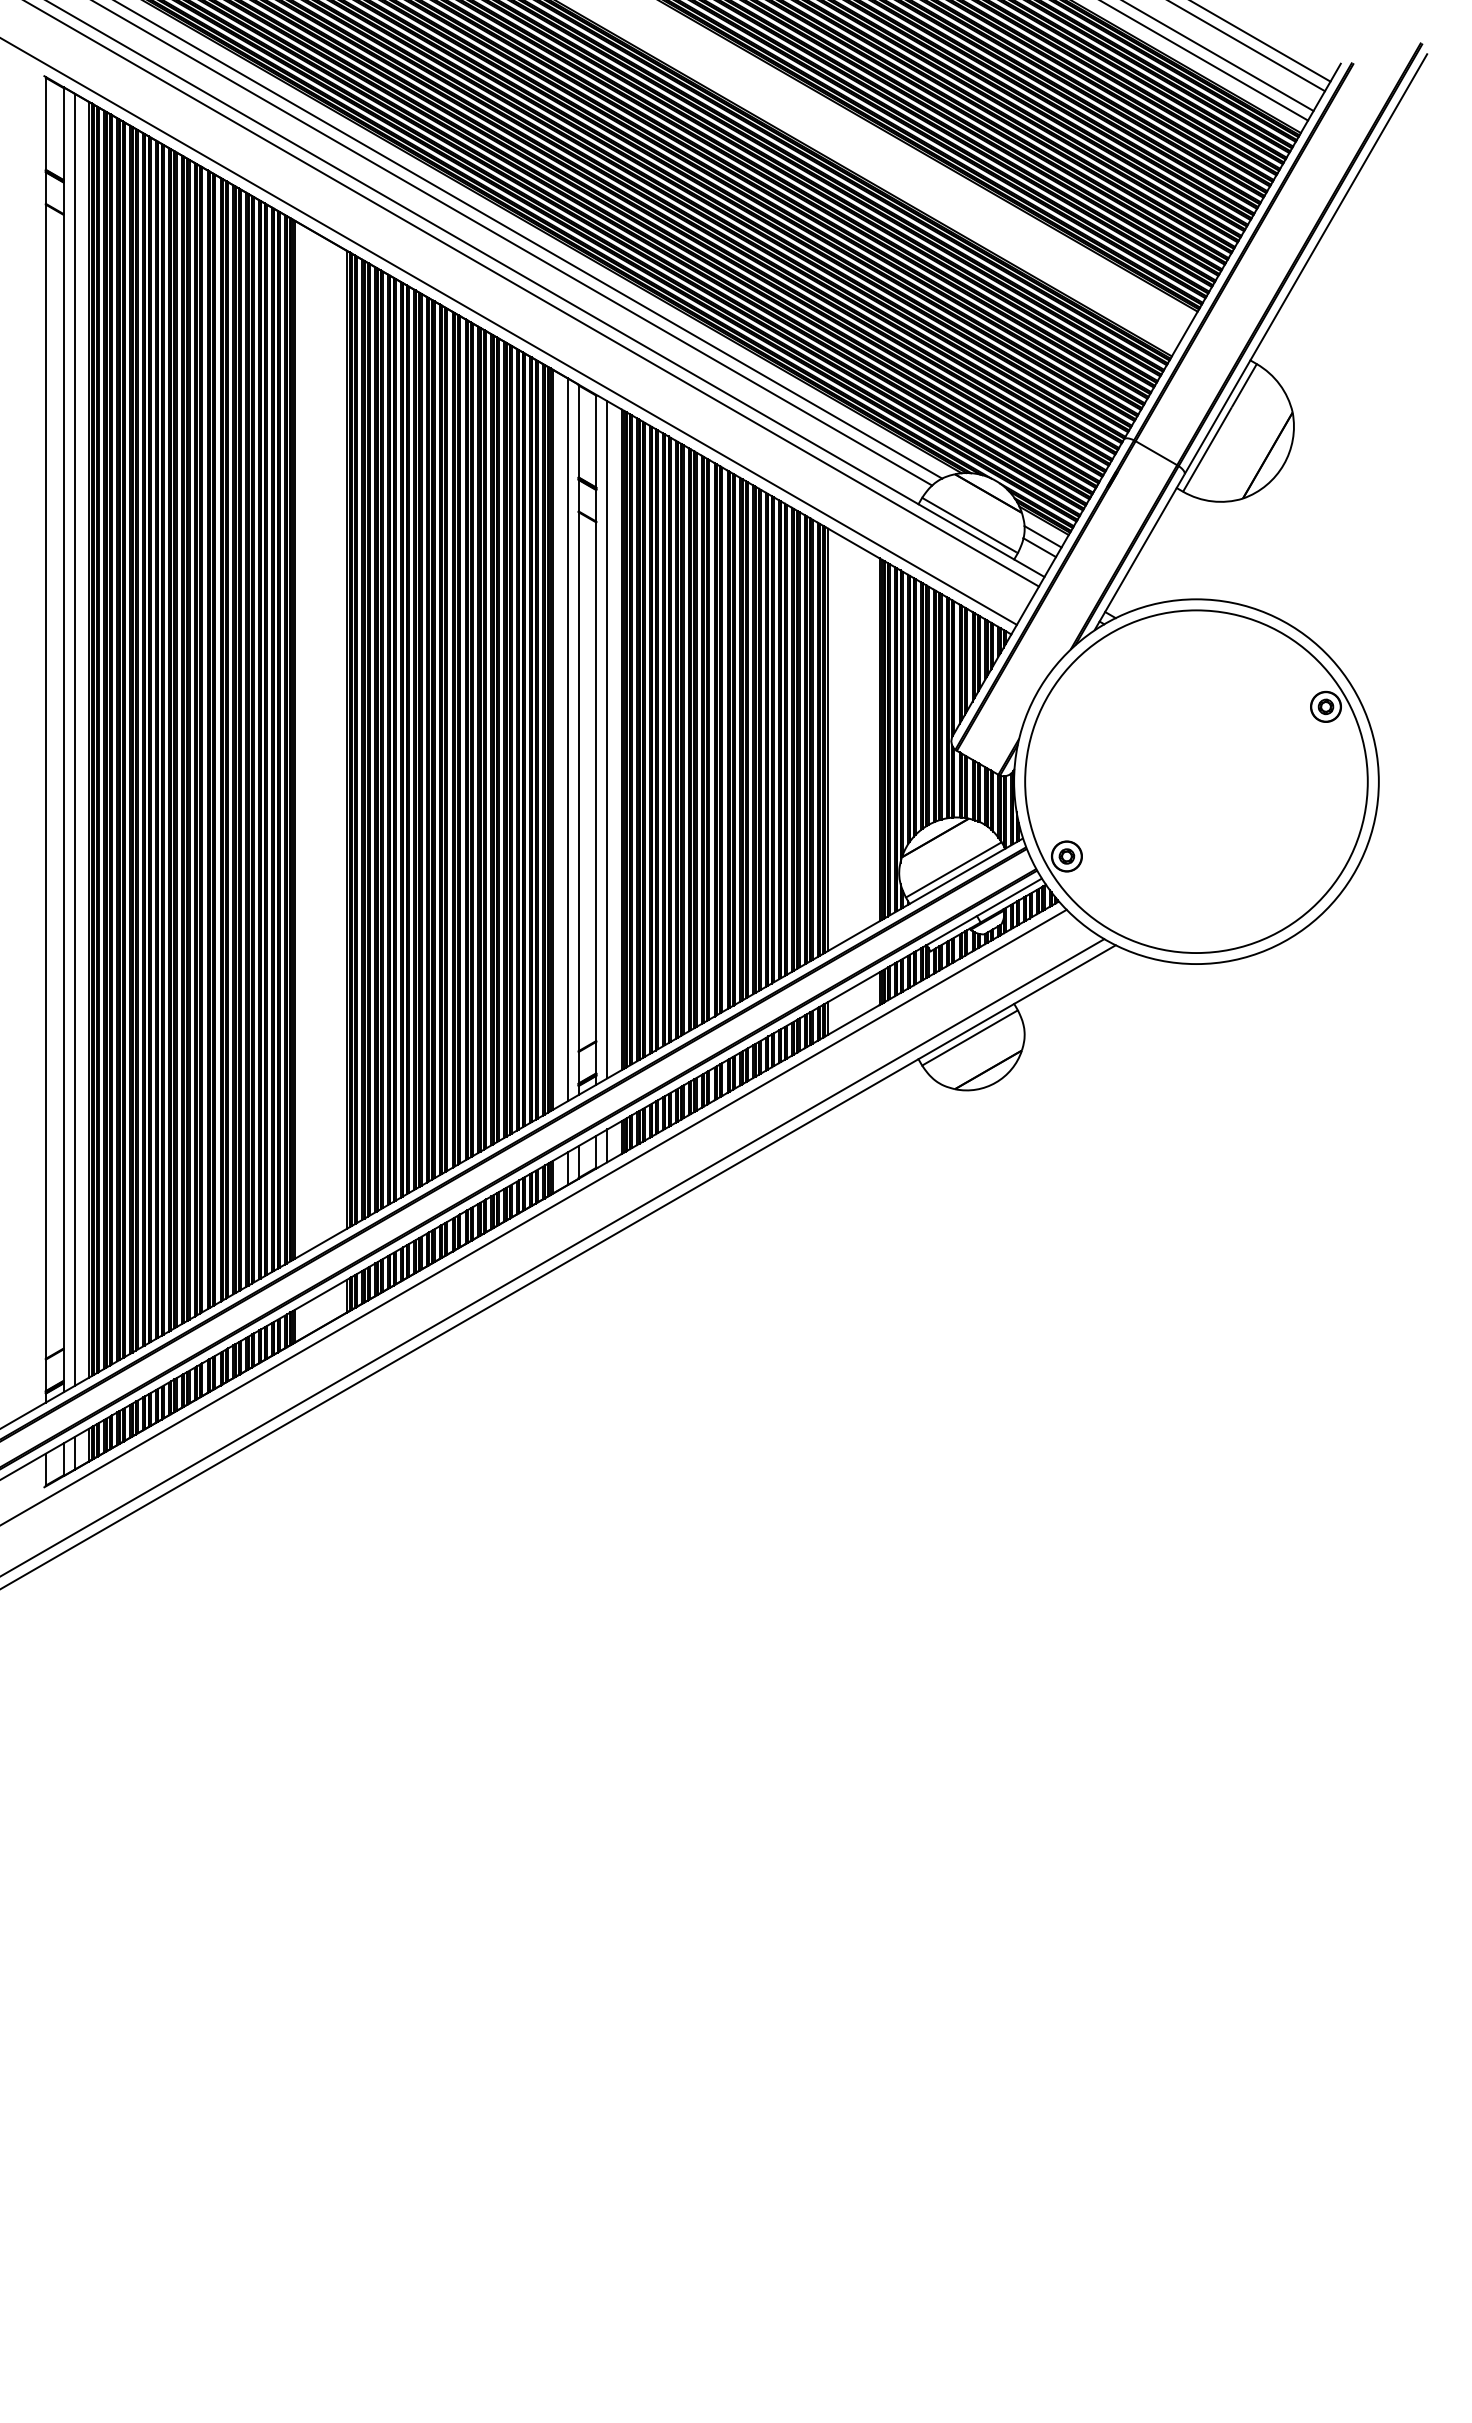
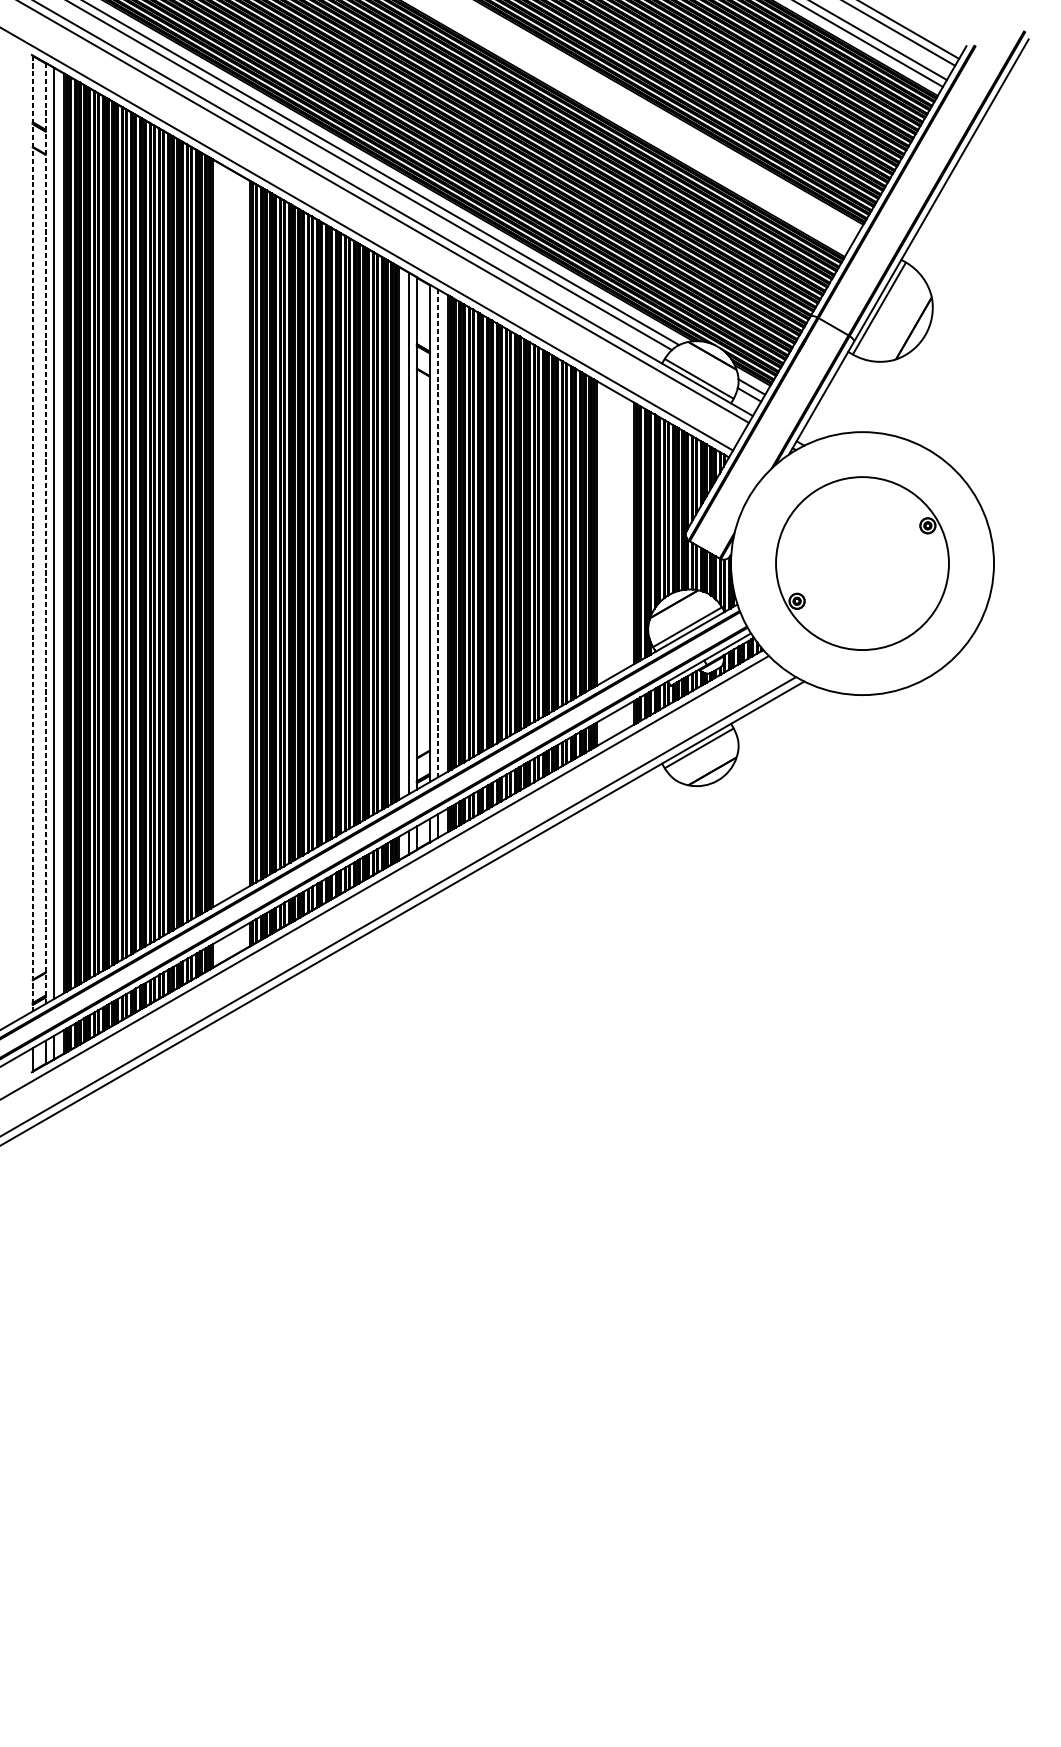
line: (45, 739) -> (32, 533), solid -> dashed
line: (63, 739) -> (45, 533), solid -> dashed
line: (607, 739) -> (437, 533), solid -> dashed
part: (1196, 781) -> (862, 563), size x0.7

